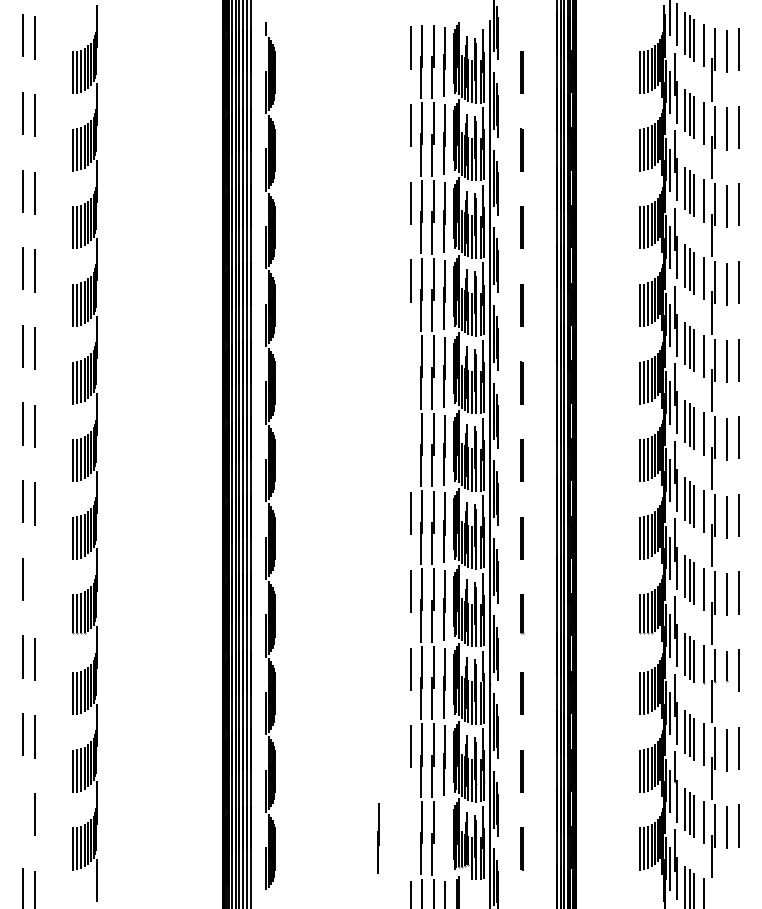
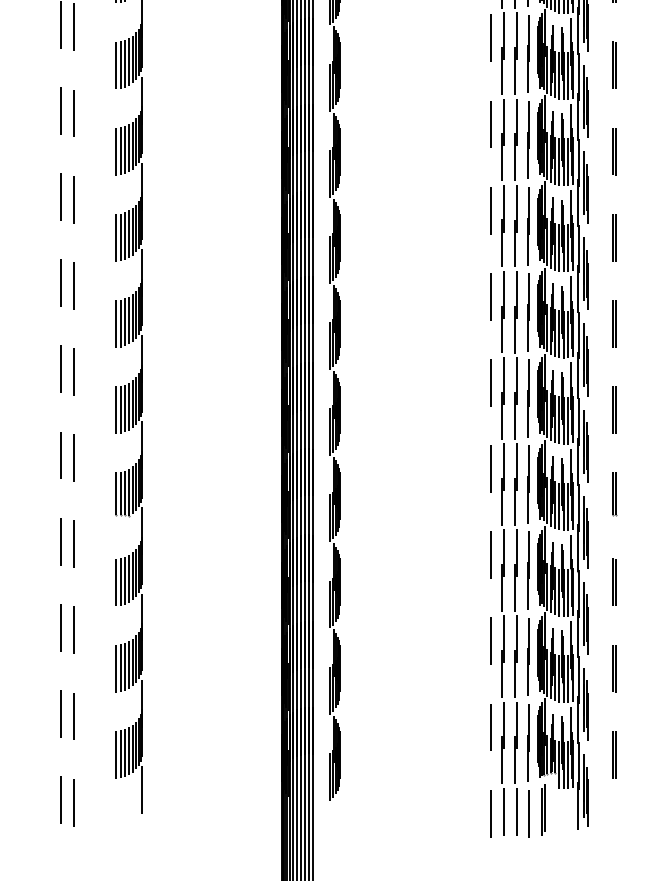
line: (410, 358) -> (490, 210), added
line: (410, 436) -> (490, 297), added
line: (34, 581) -> (73, 457), added
line: (22, 811) -> (60, 713), added
line: (410, 824) -> (490, 727), added
line: (378, 838) -> (528, 743), moved

